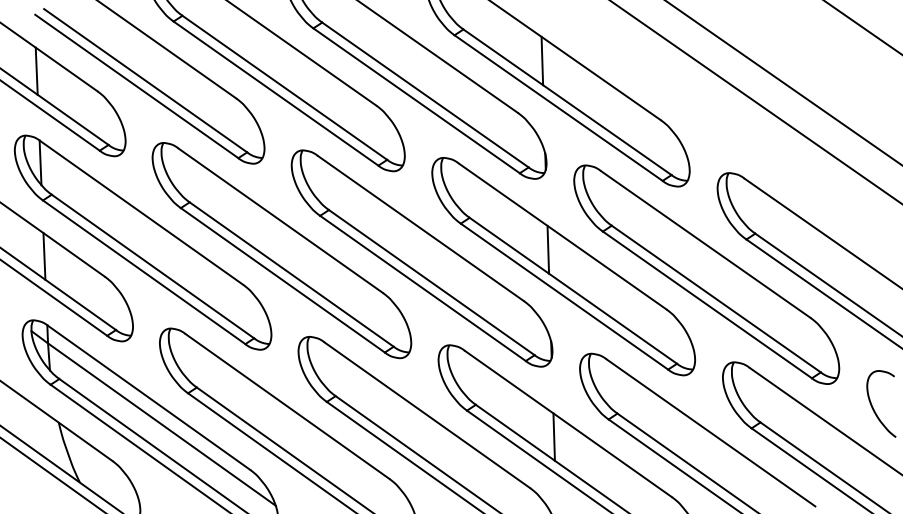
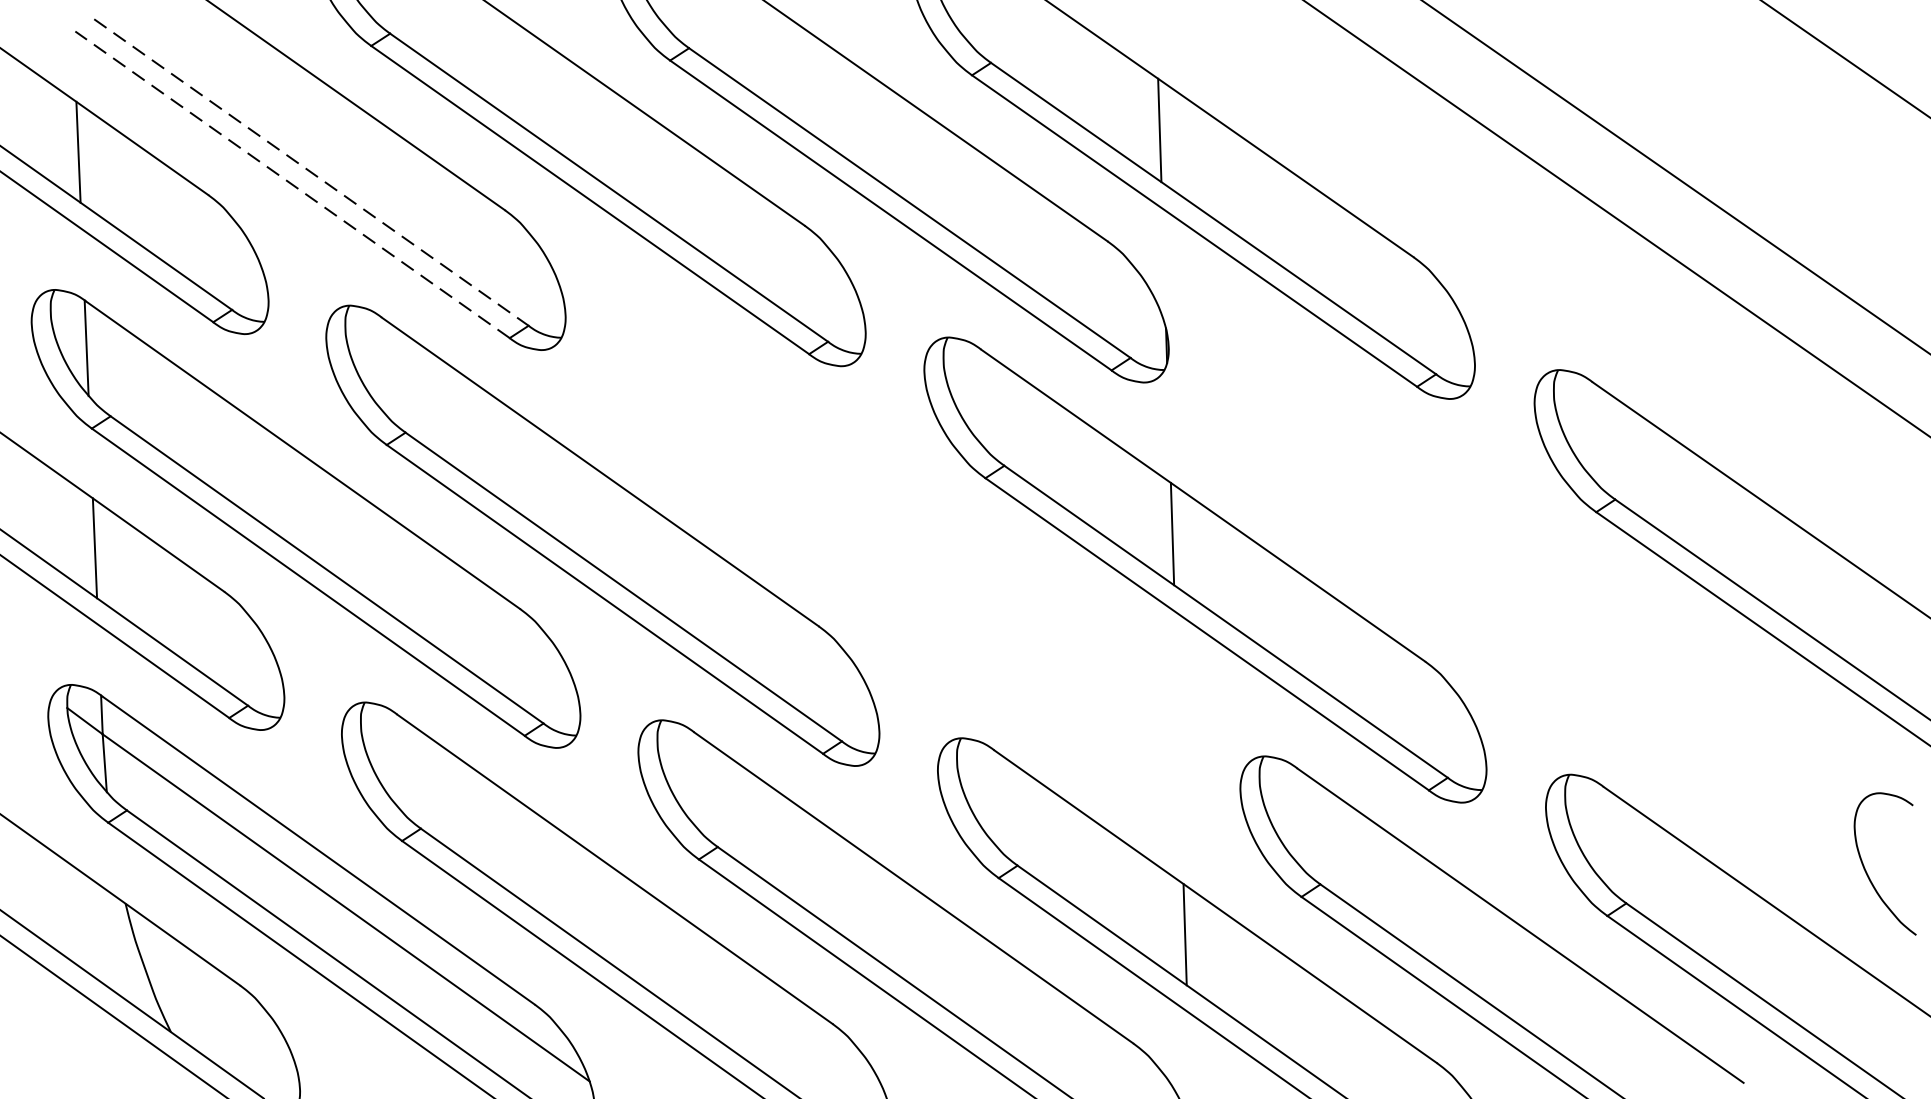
line: (146, 81) -> (313, 174), solid -> dashed
line: (136, 86) -> (291, 184), solid -> dashed
part: (421, 258) -> (901, 552), removed
part: (706, 274) -> (1510, 586), removed

